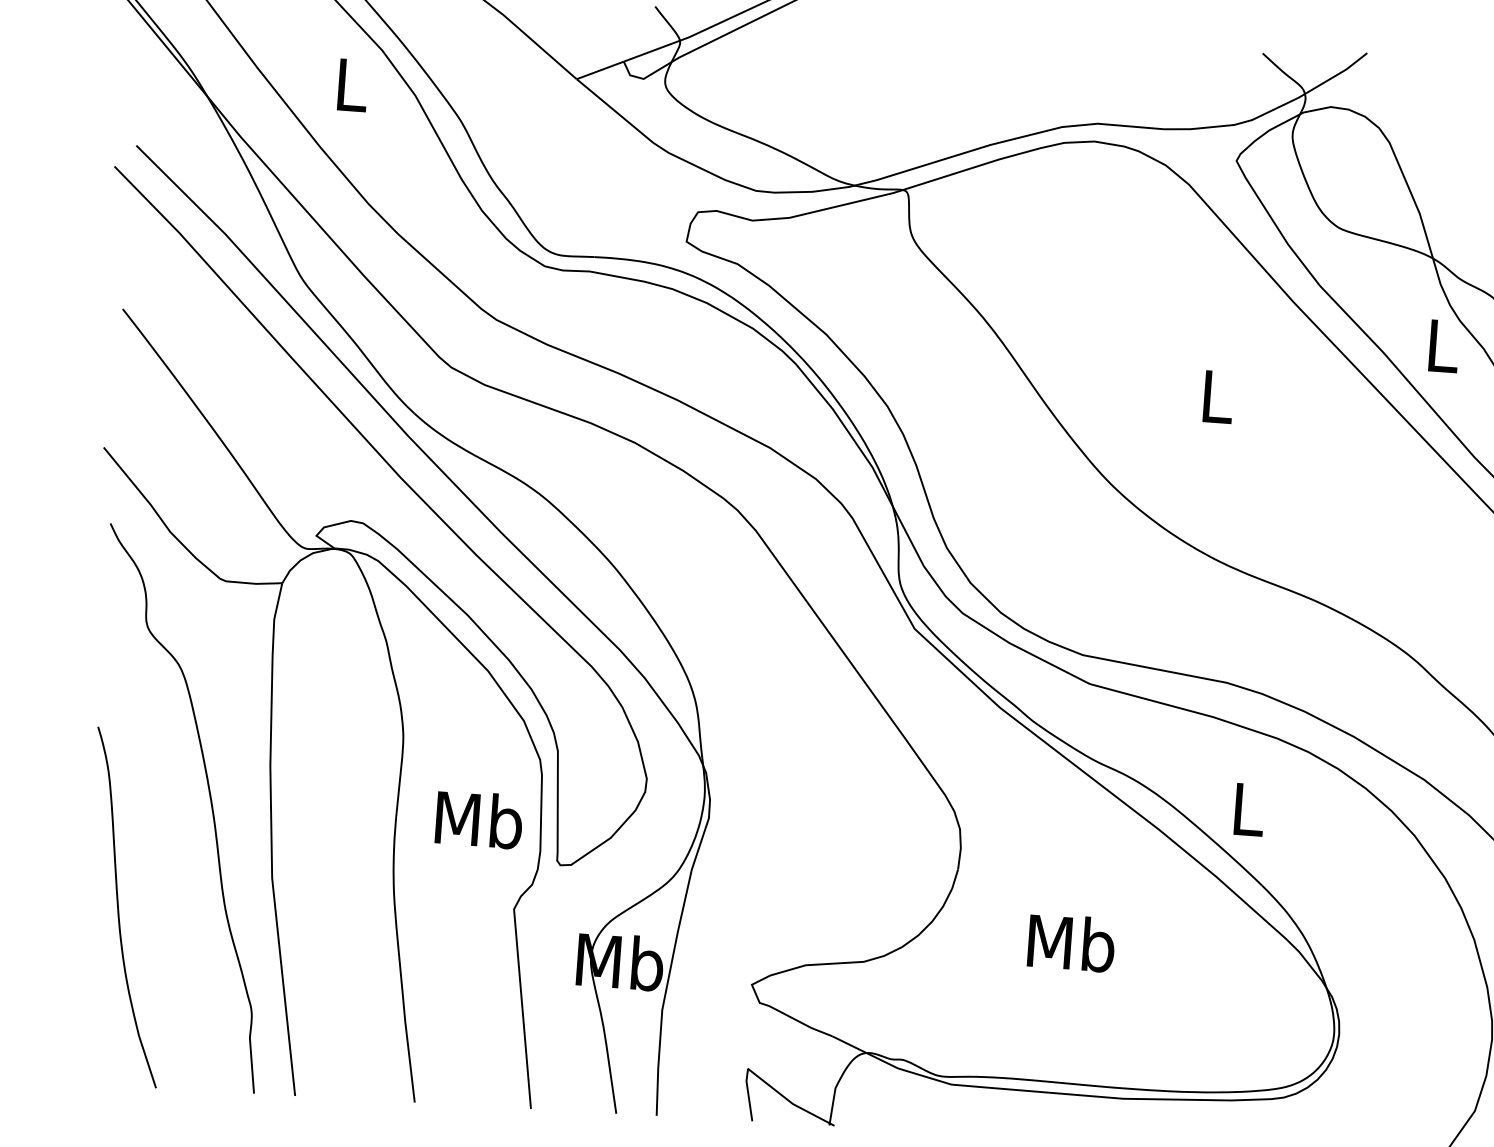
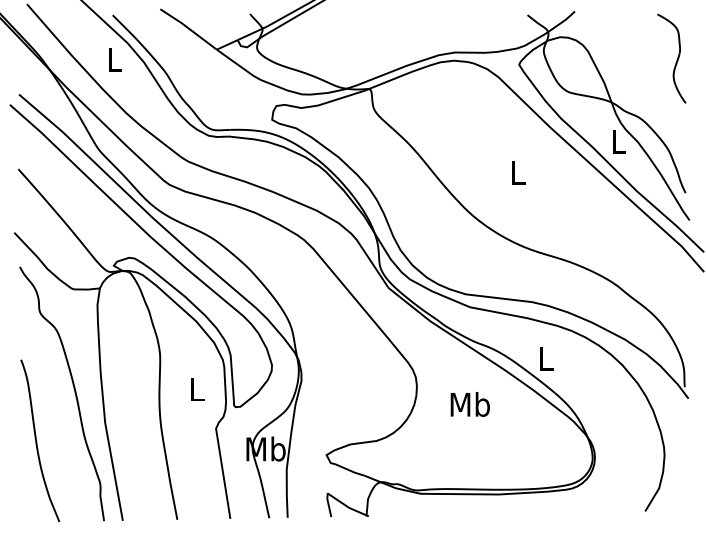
text: (477, 817) -> (196, 388), Mb -> L
text: (1069, 942) -> (469, 404), moved

